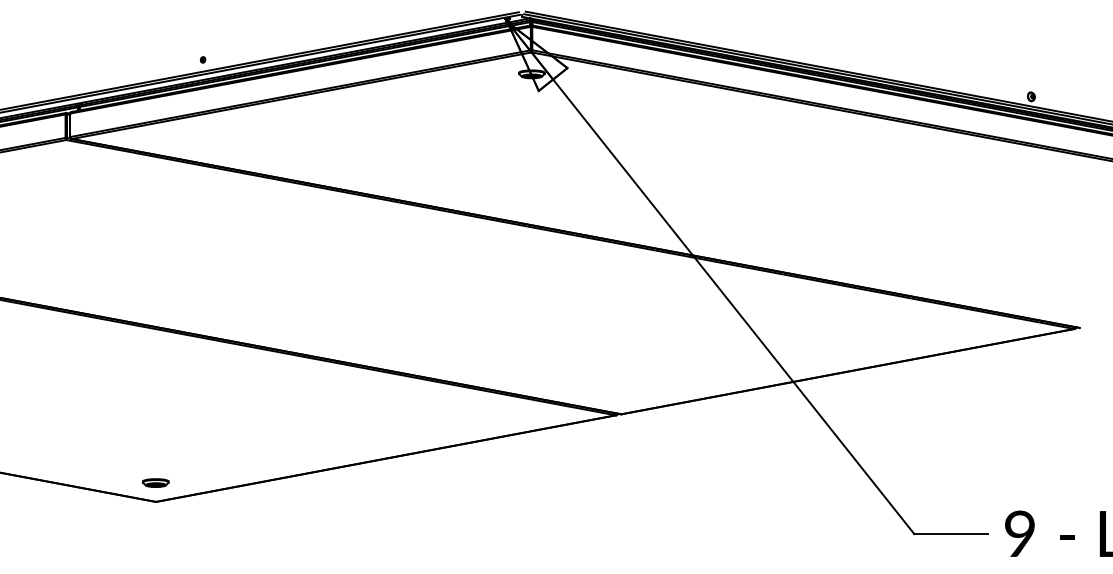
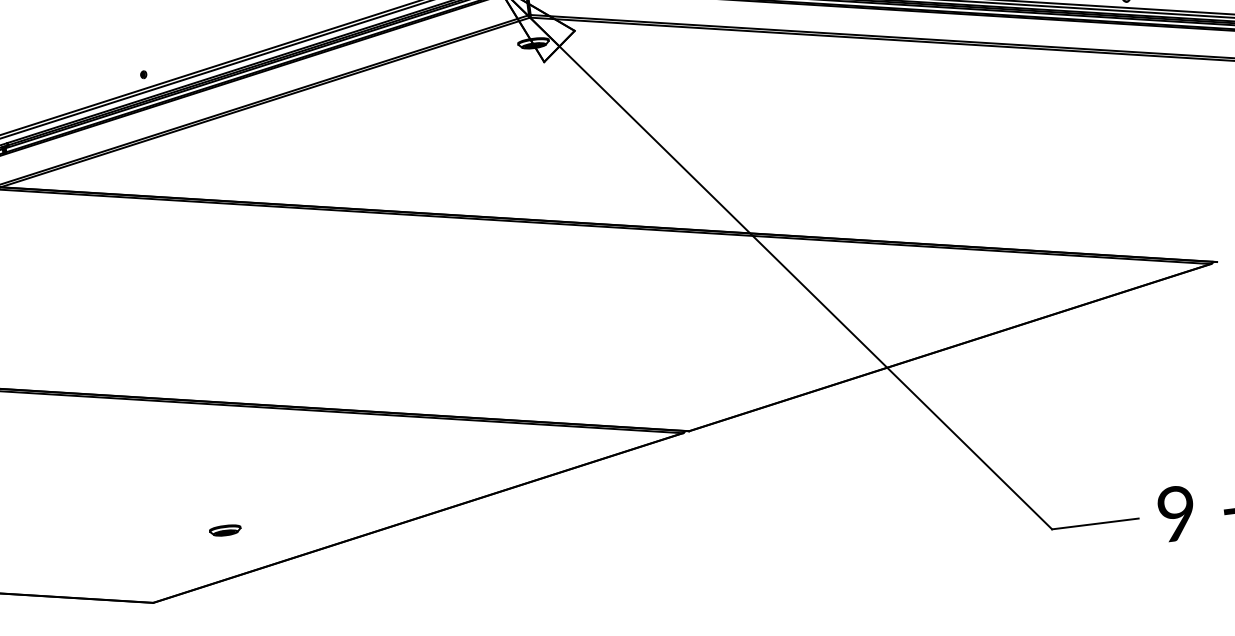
part: (155, 482) -> (224, 529), moved

